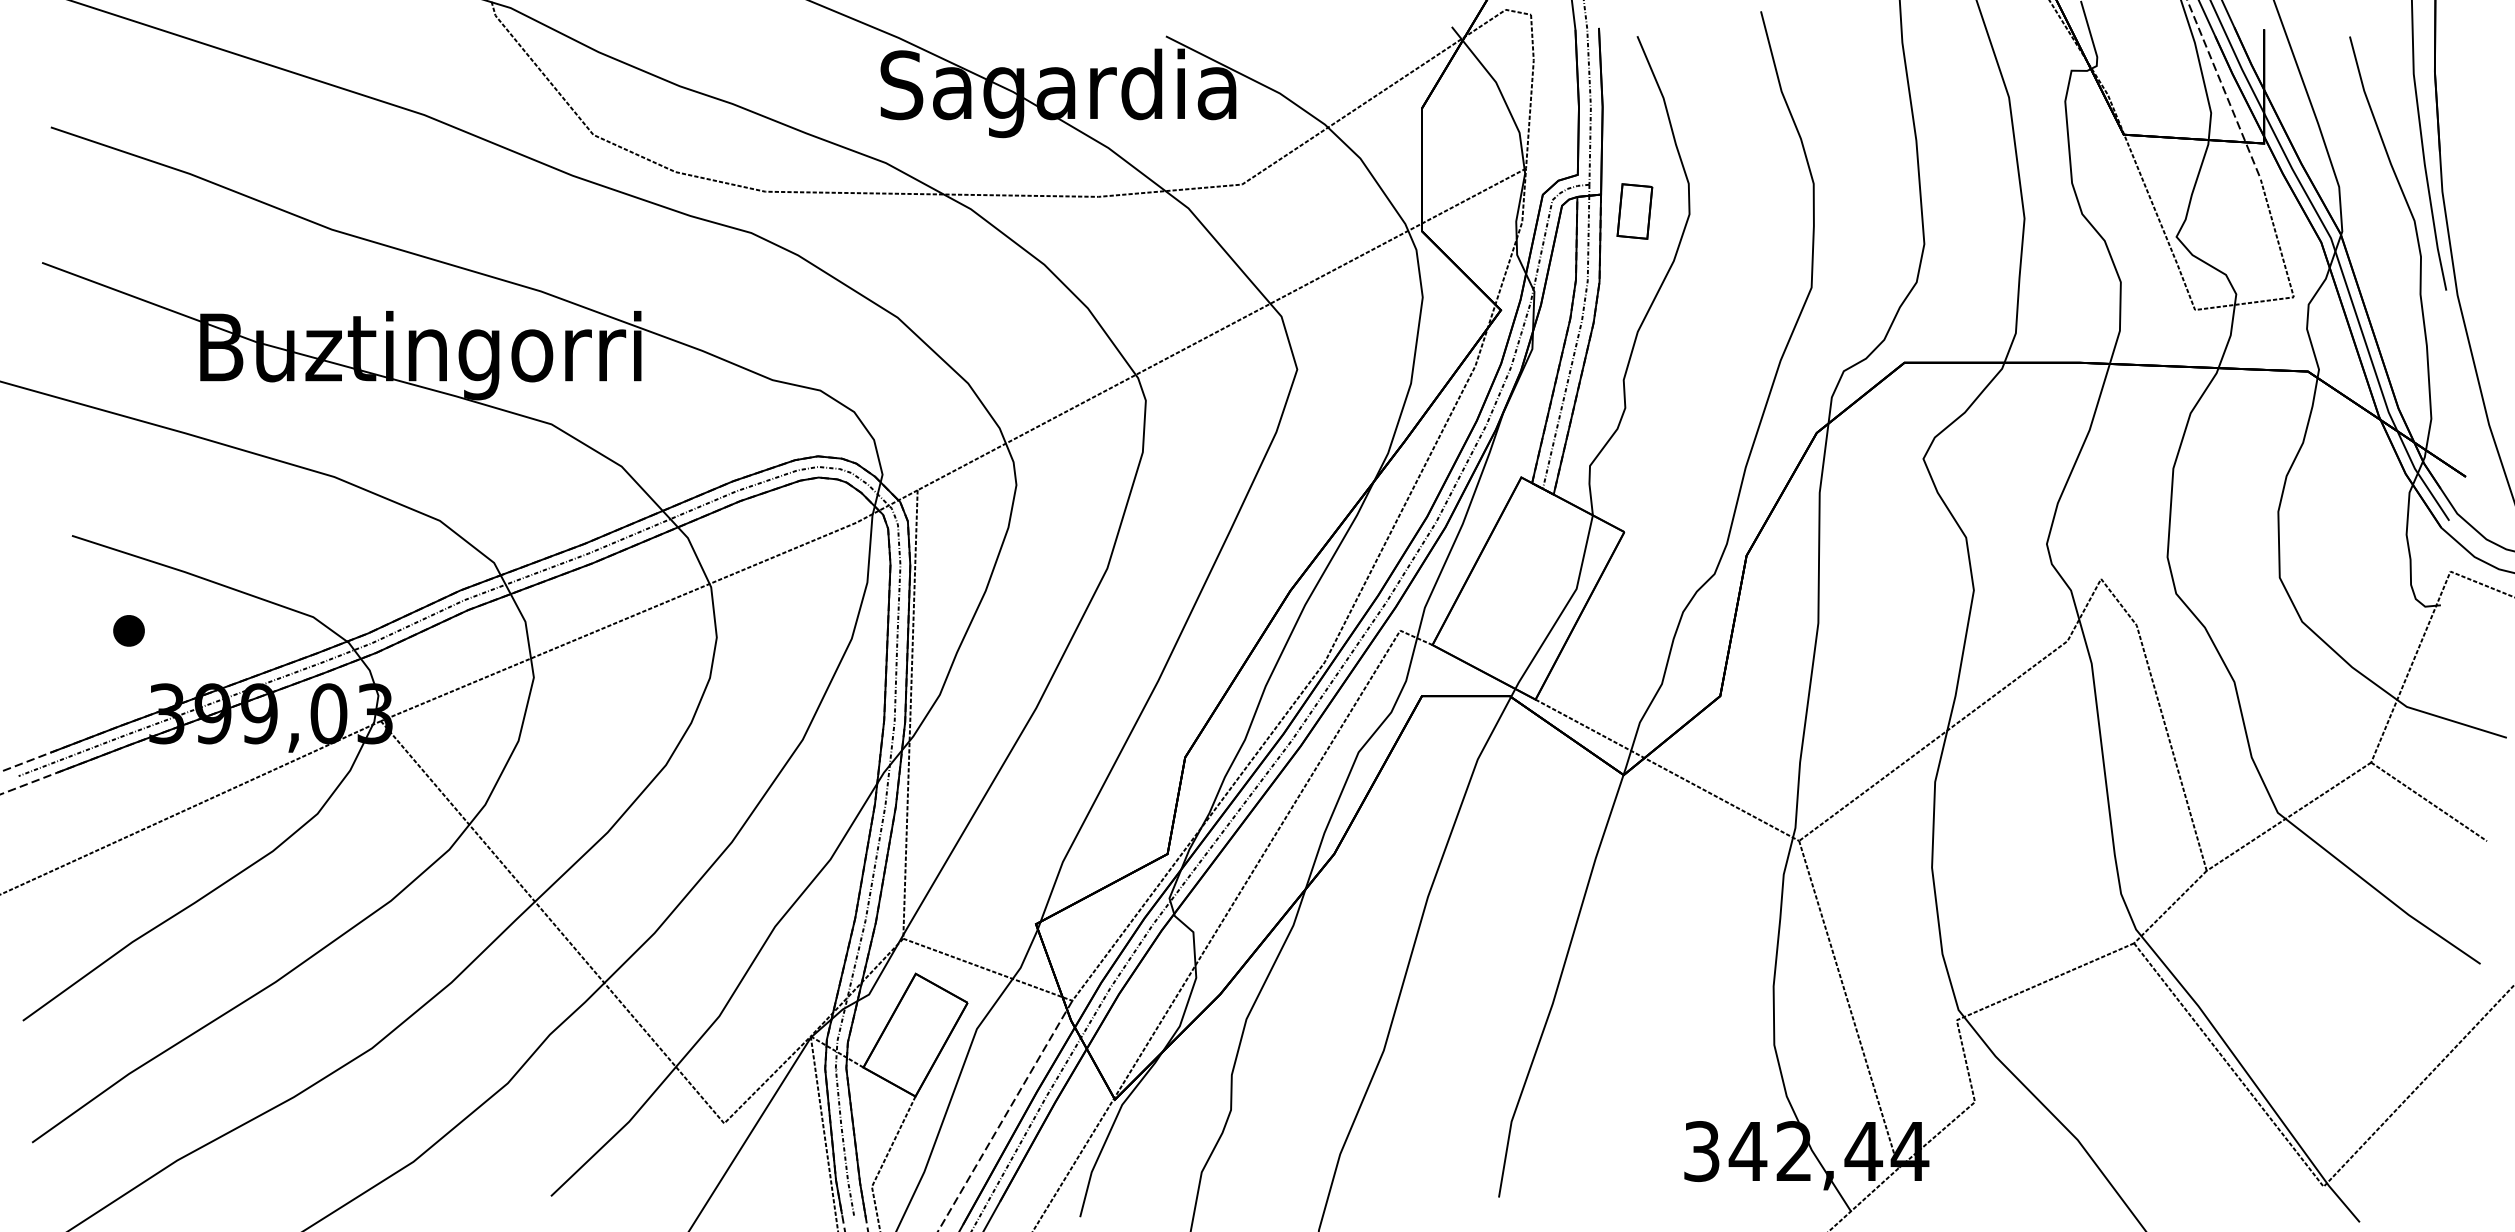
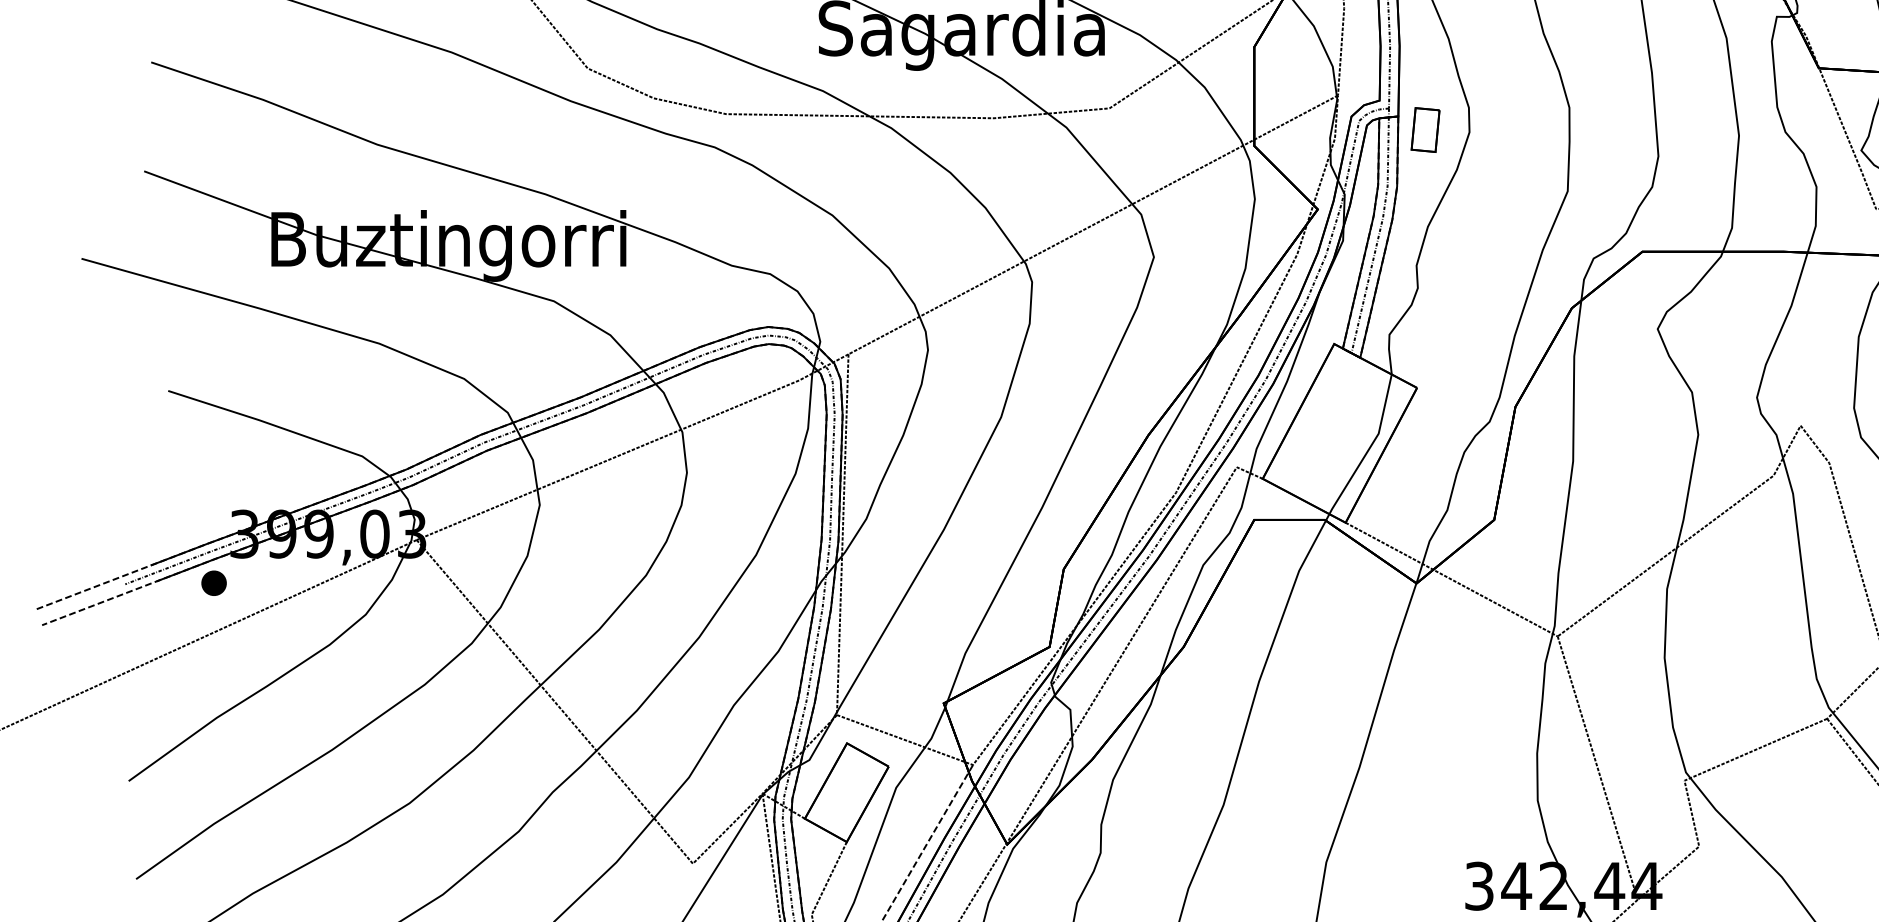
part: (128, 630) -> (213, 582), moved

